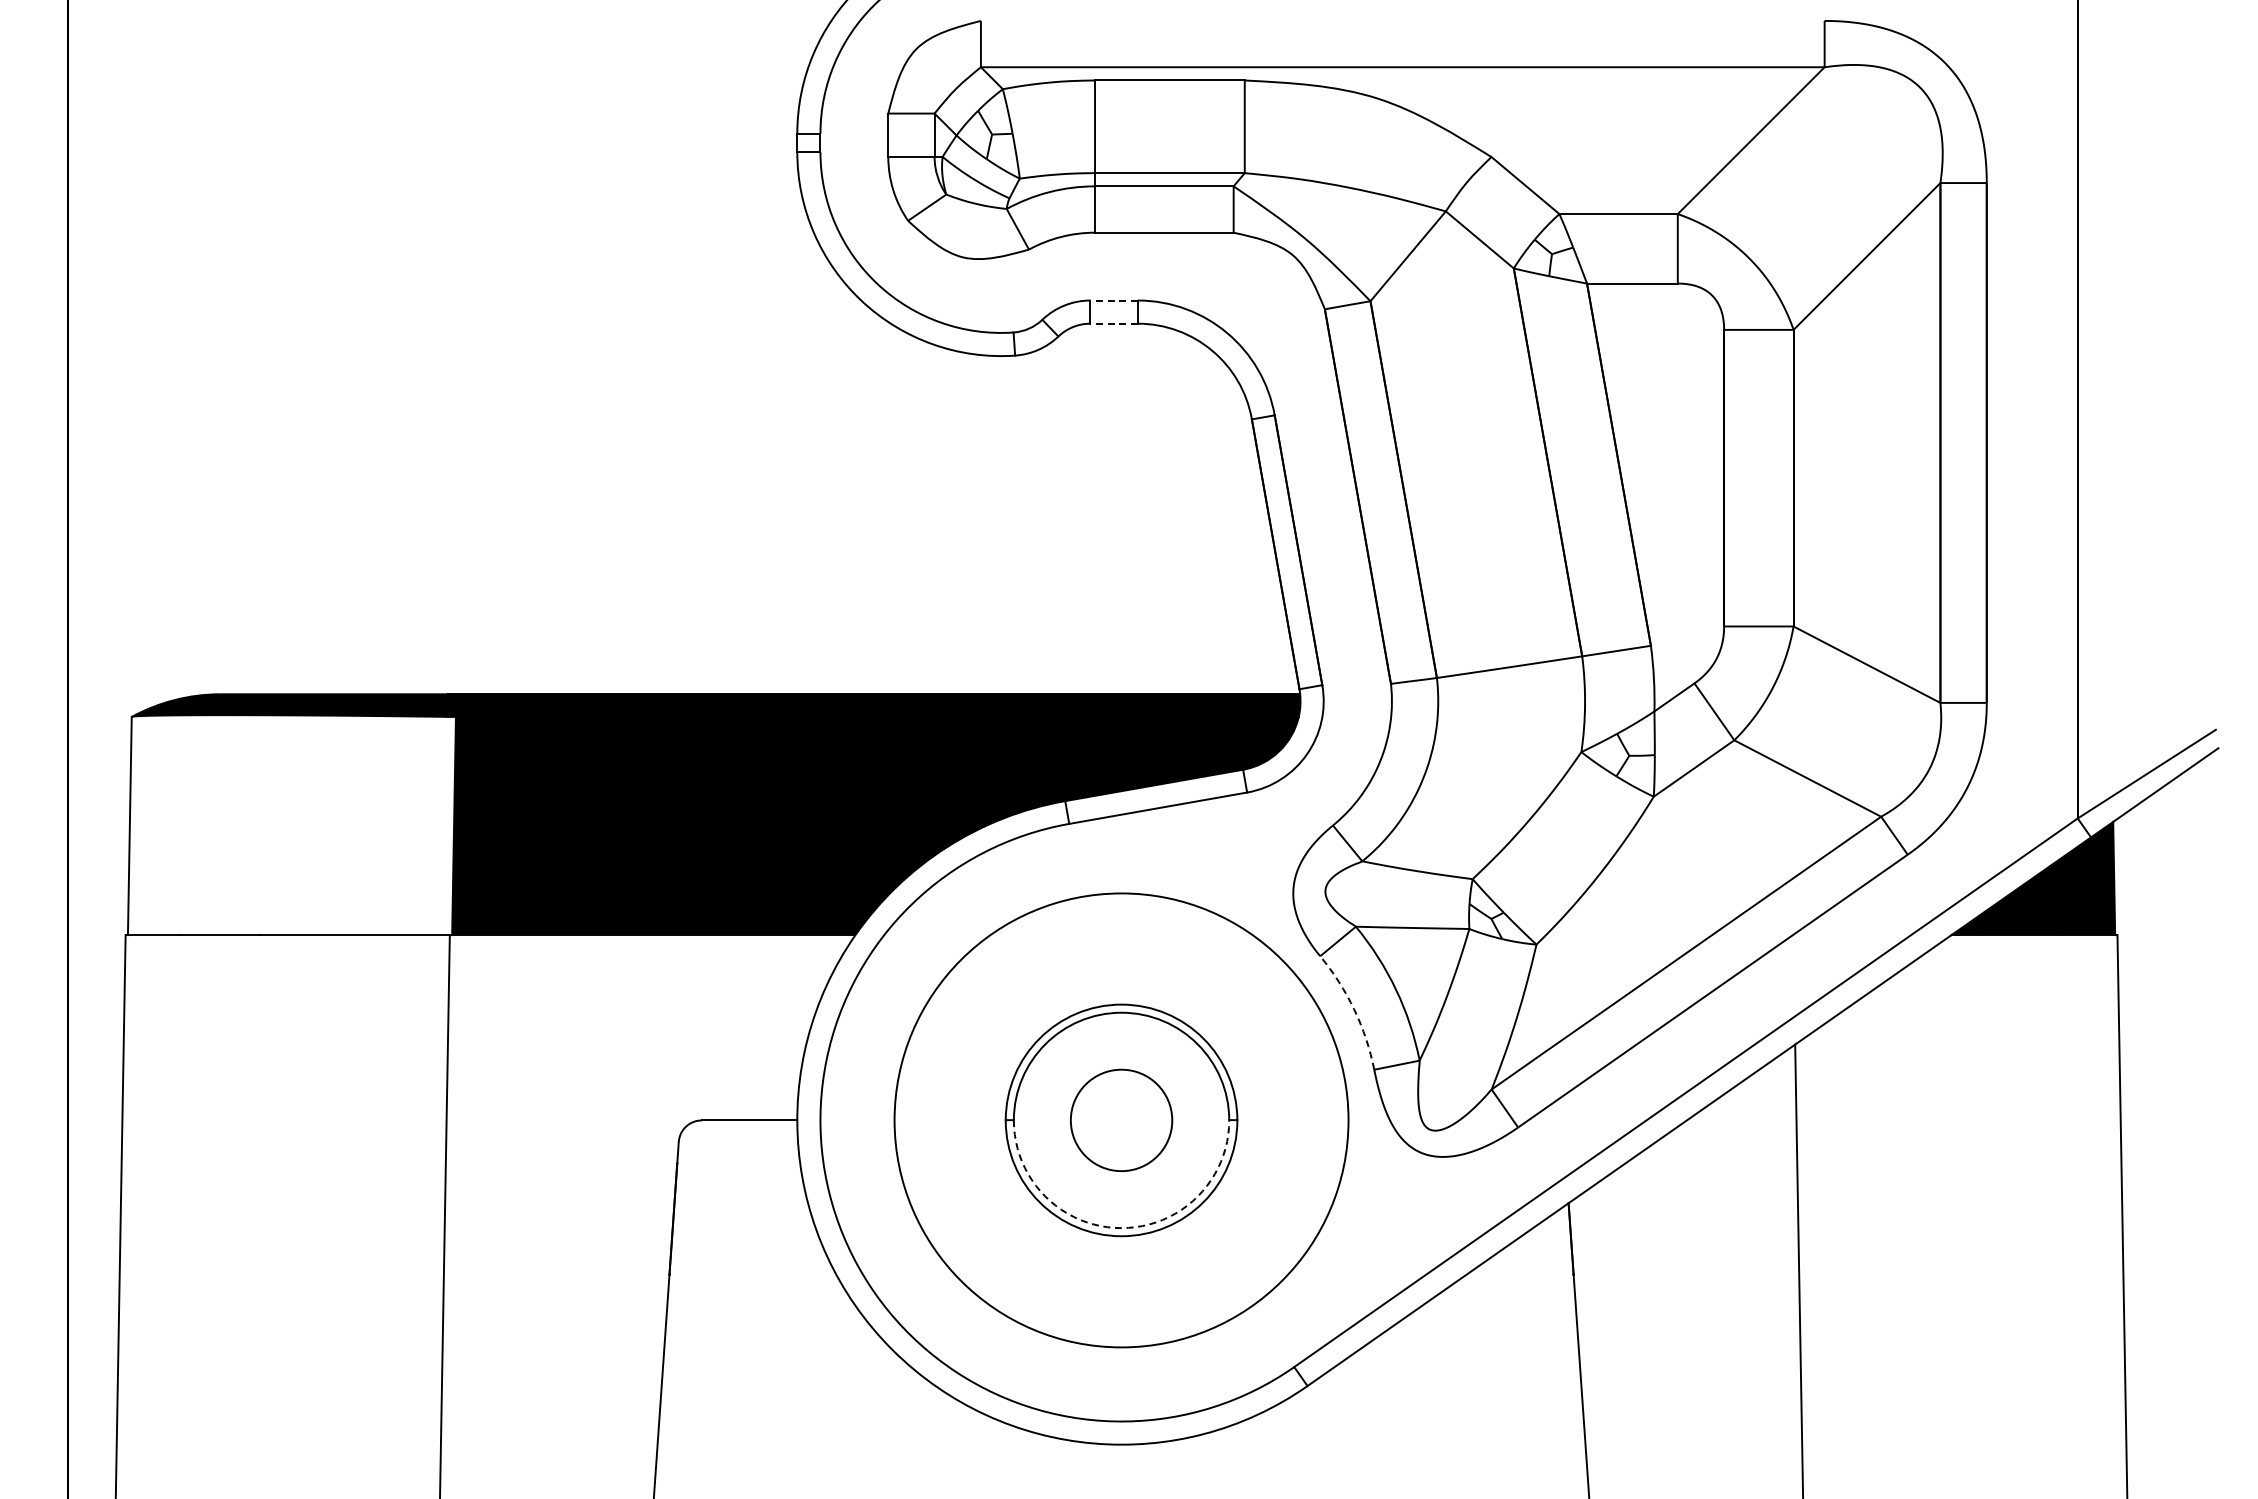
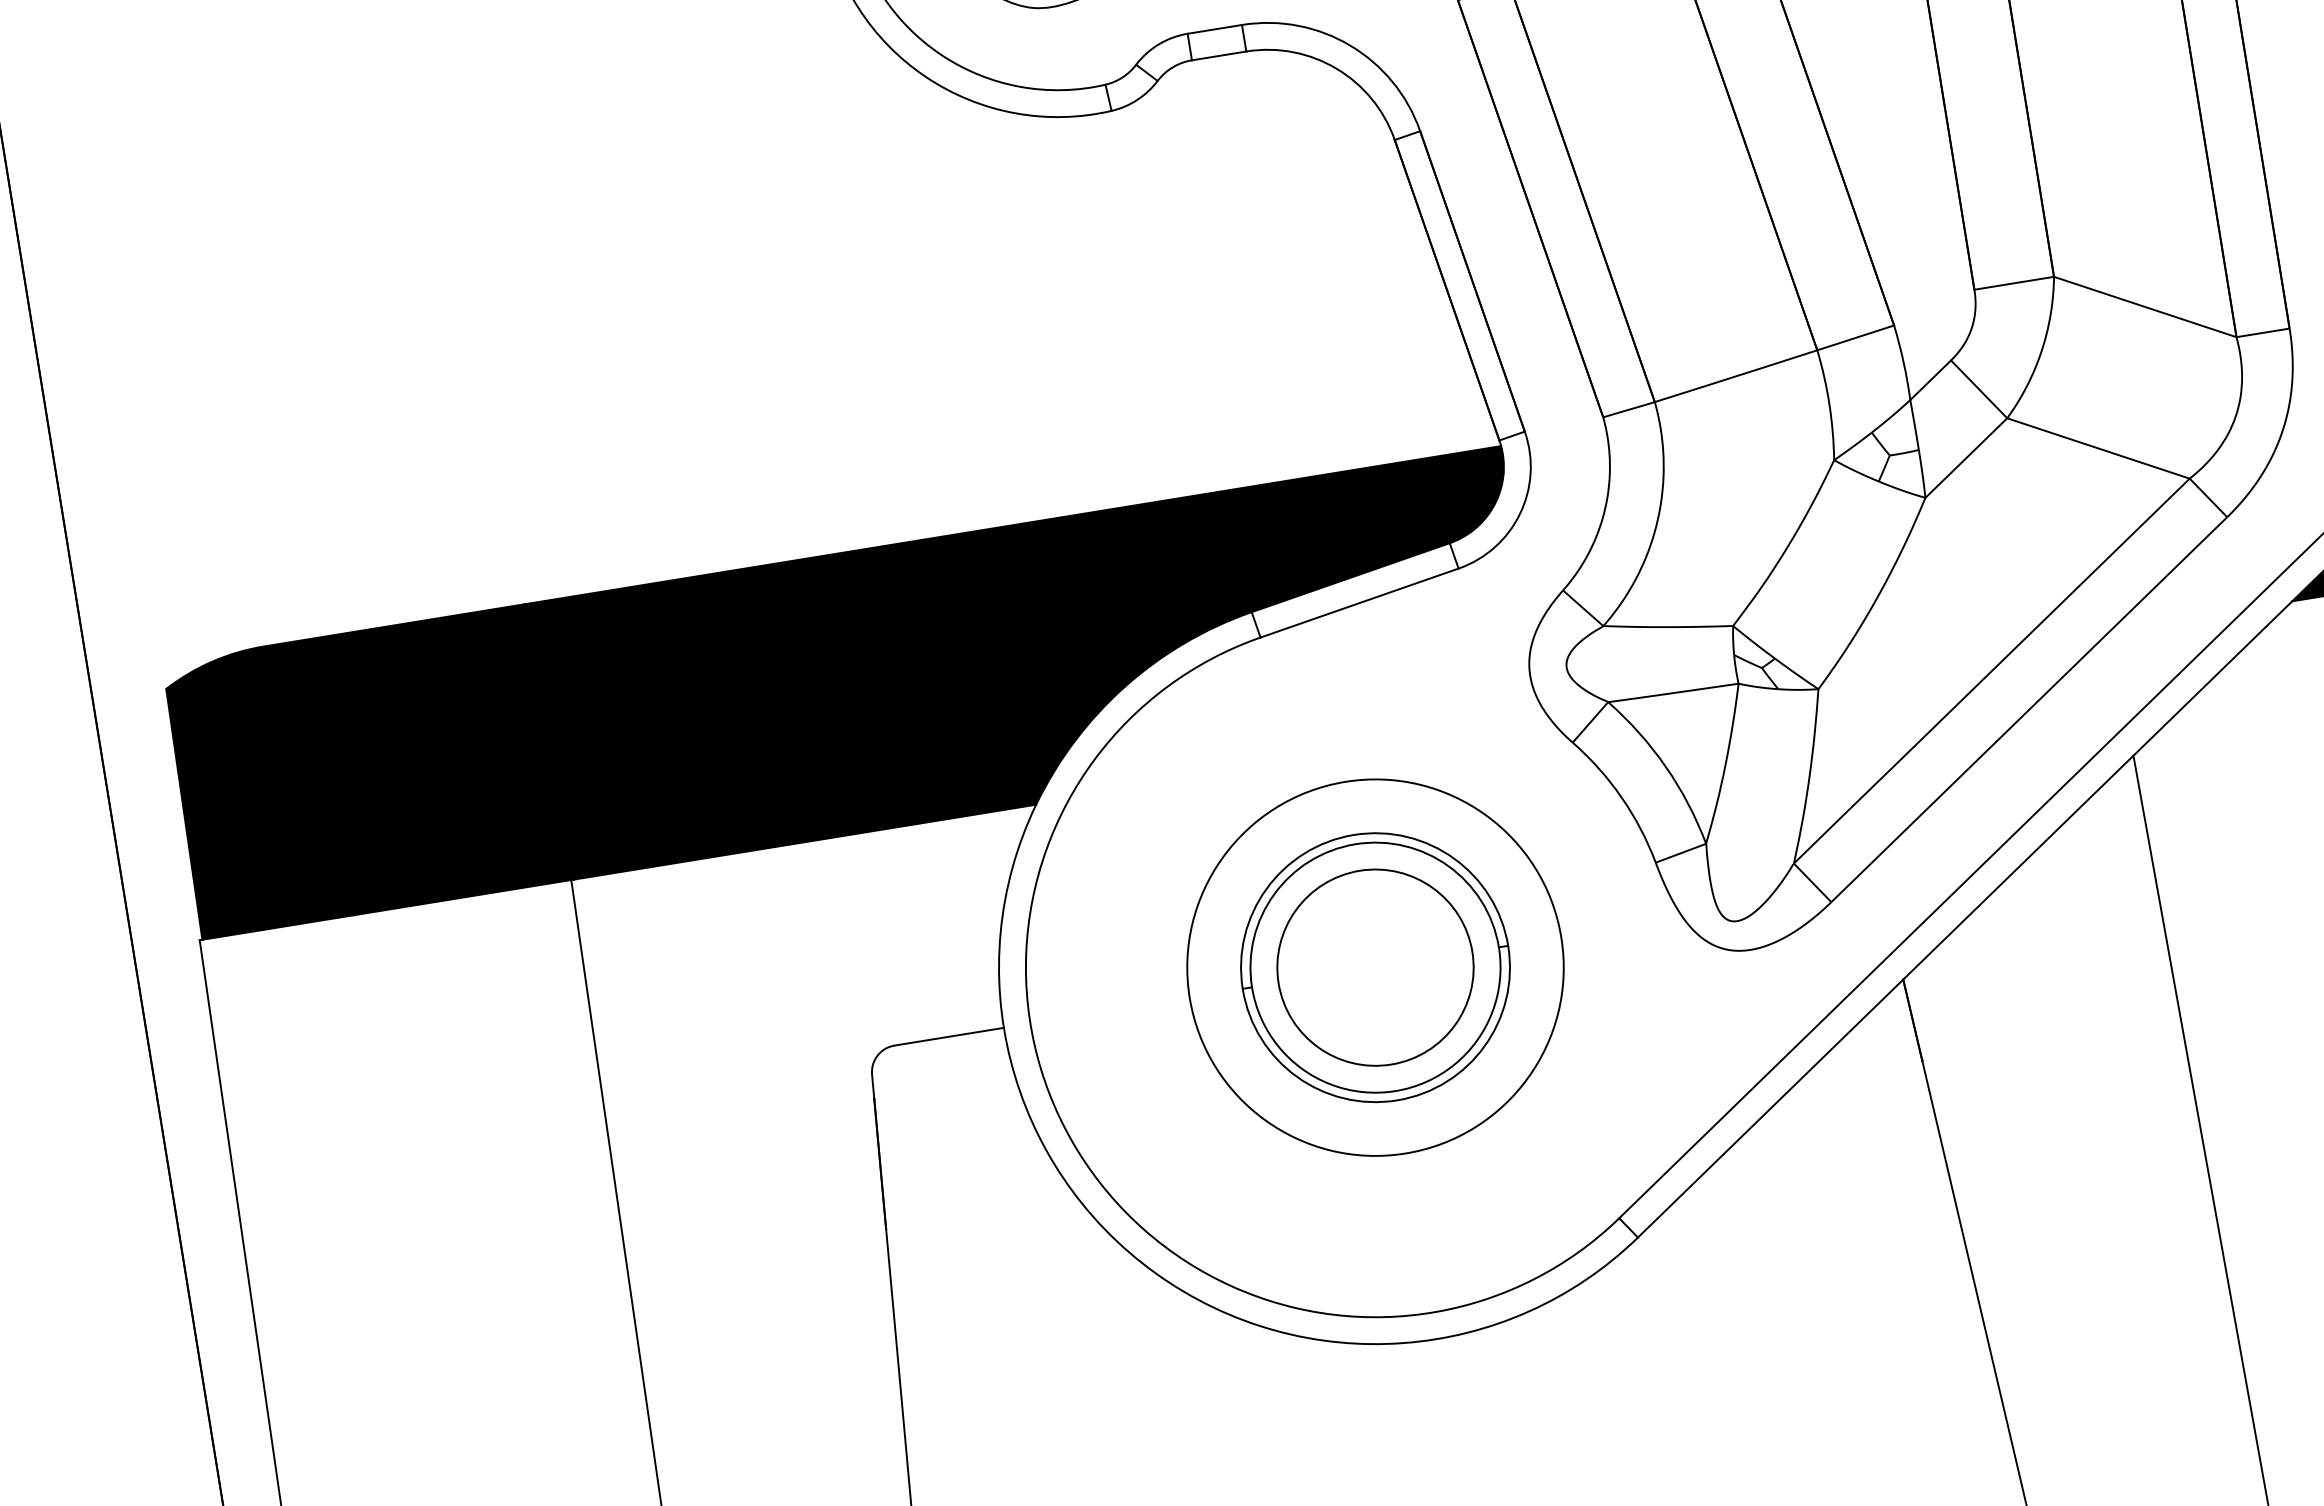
line: (1114, 300) -> (1215, 29), dashed -> solid
line: (1114, 323) -> (1219, 55), dashed -> solid
fill: (291, 825) -> (369, 783), added
arc: (1354, 1009) -> (1621, 797), dashed -> solid
circle: (1121, 1119) -> (1375, 966), size x1.67
circle: (1121, 1120) -> (1375, 967), size x0.71
arc: (1121, 1228) -> (1395, 1091), dashed -> solid

